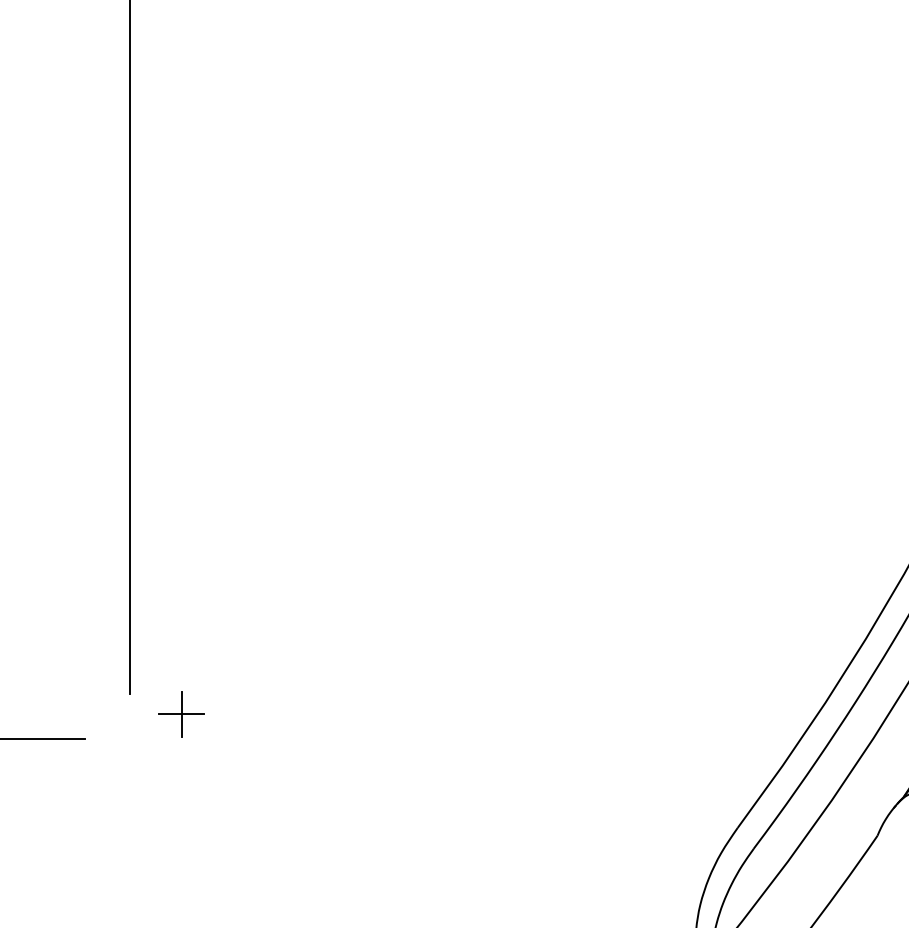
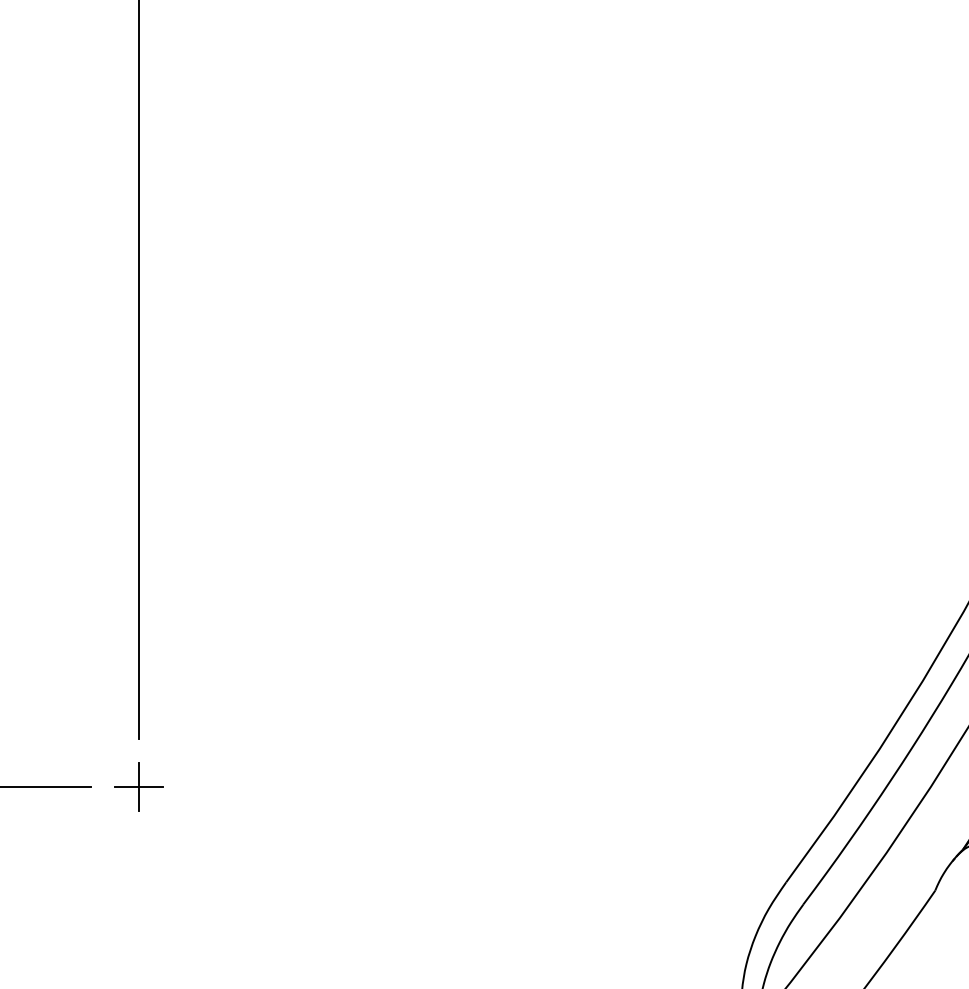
part: (181, 713) -> (138, 786), moved

